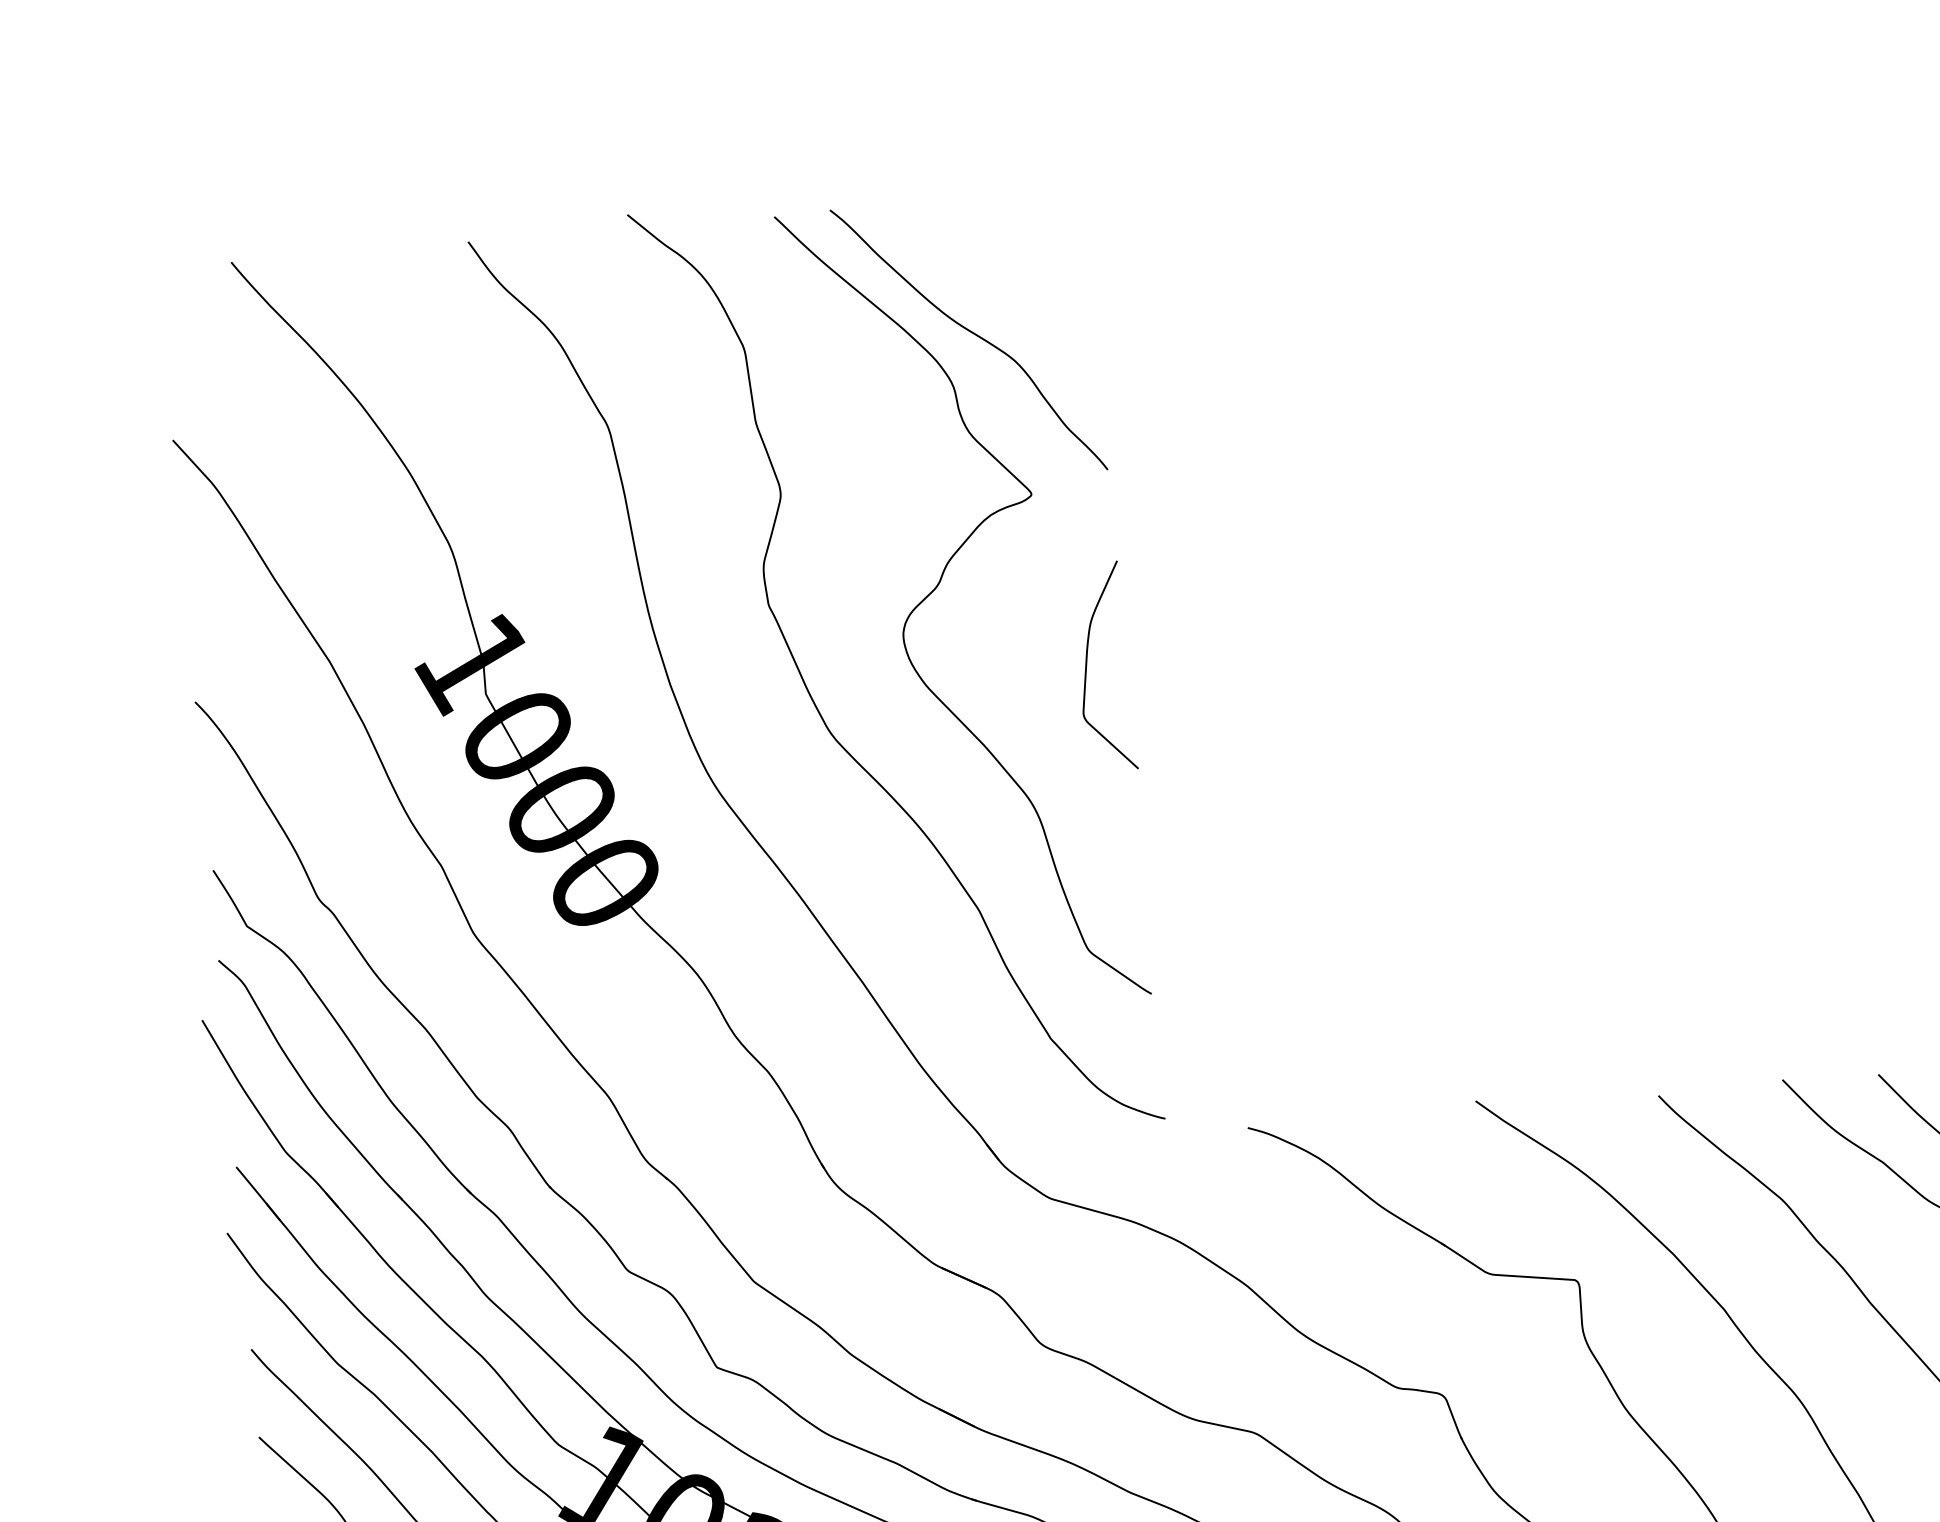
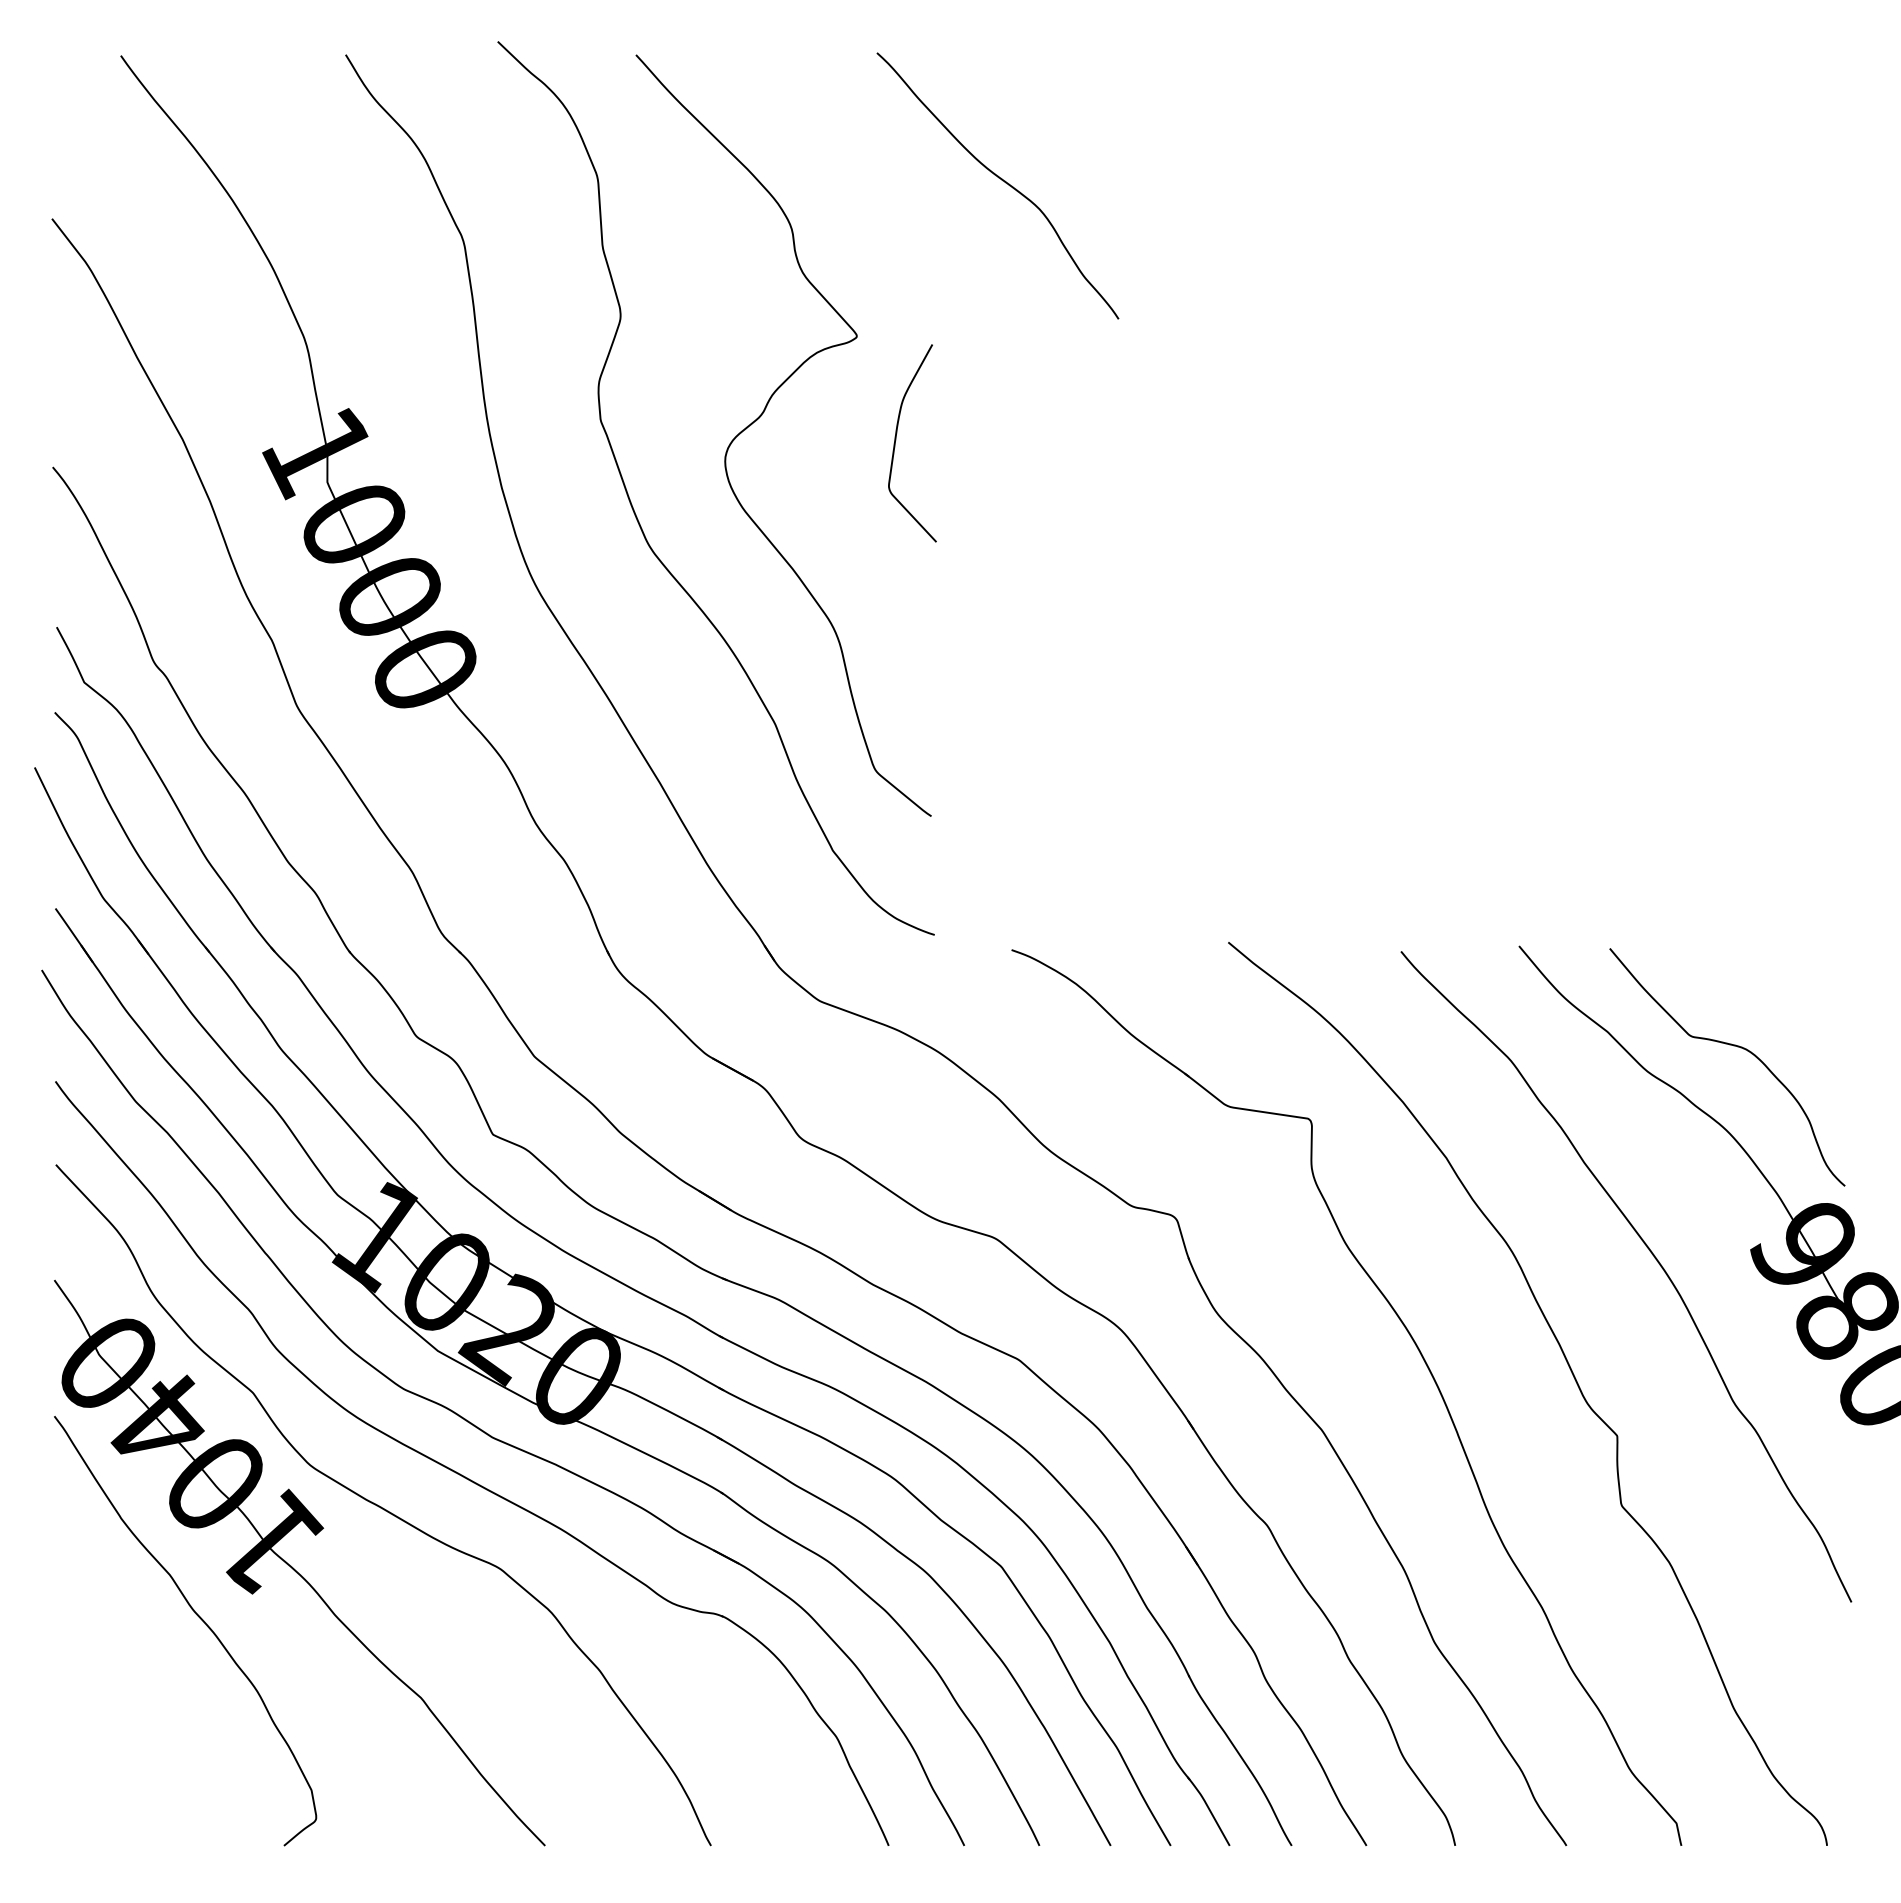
curve: (972, 333) -> (1001, 180), moved
curve: (1087, 665) -> (896, 440), moved

